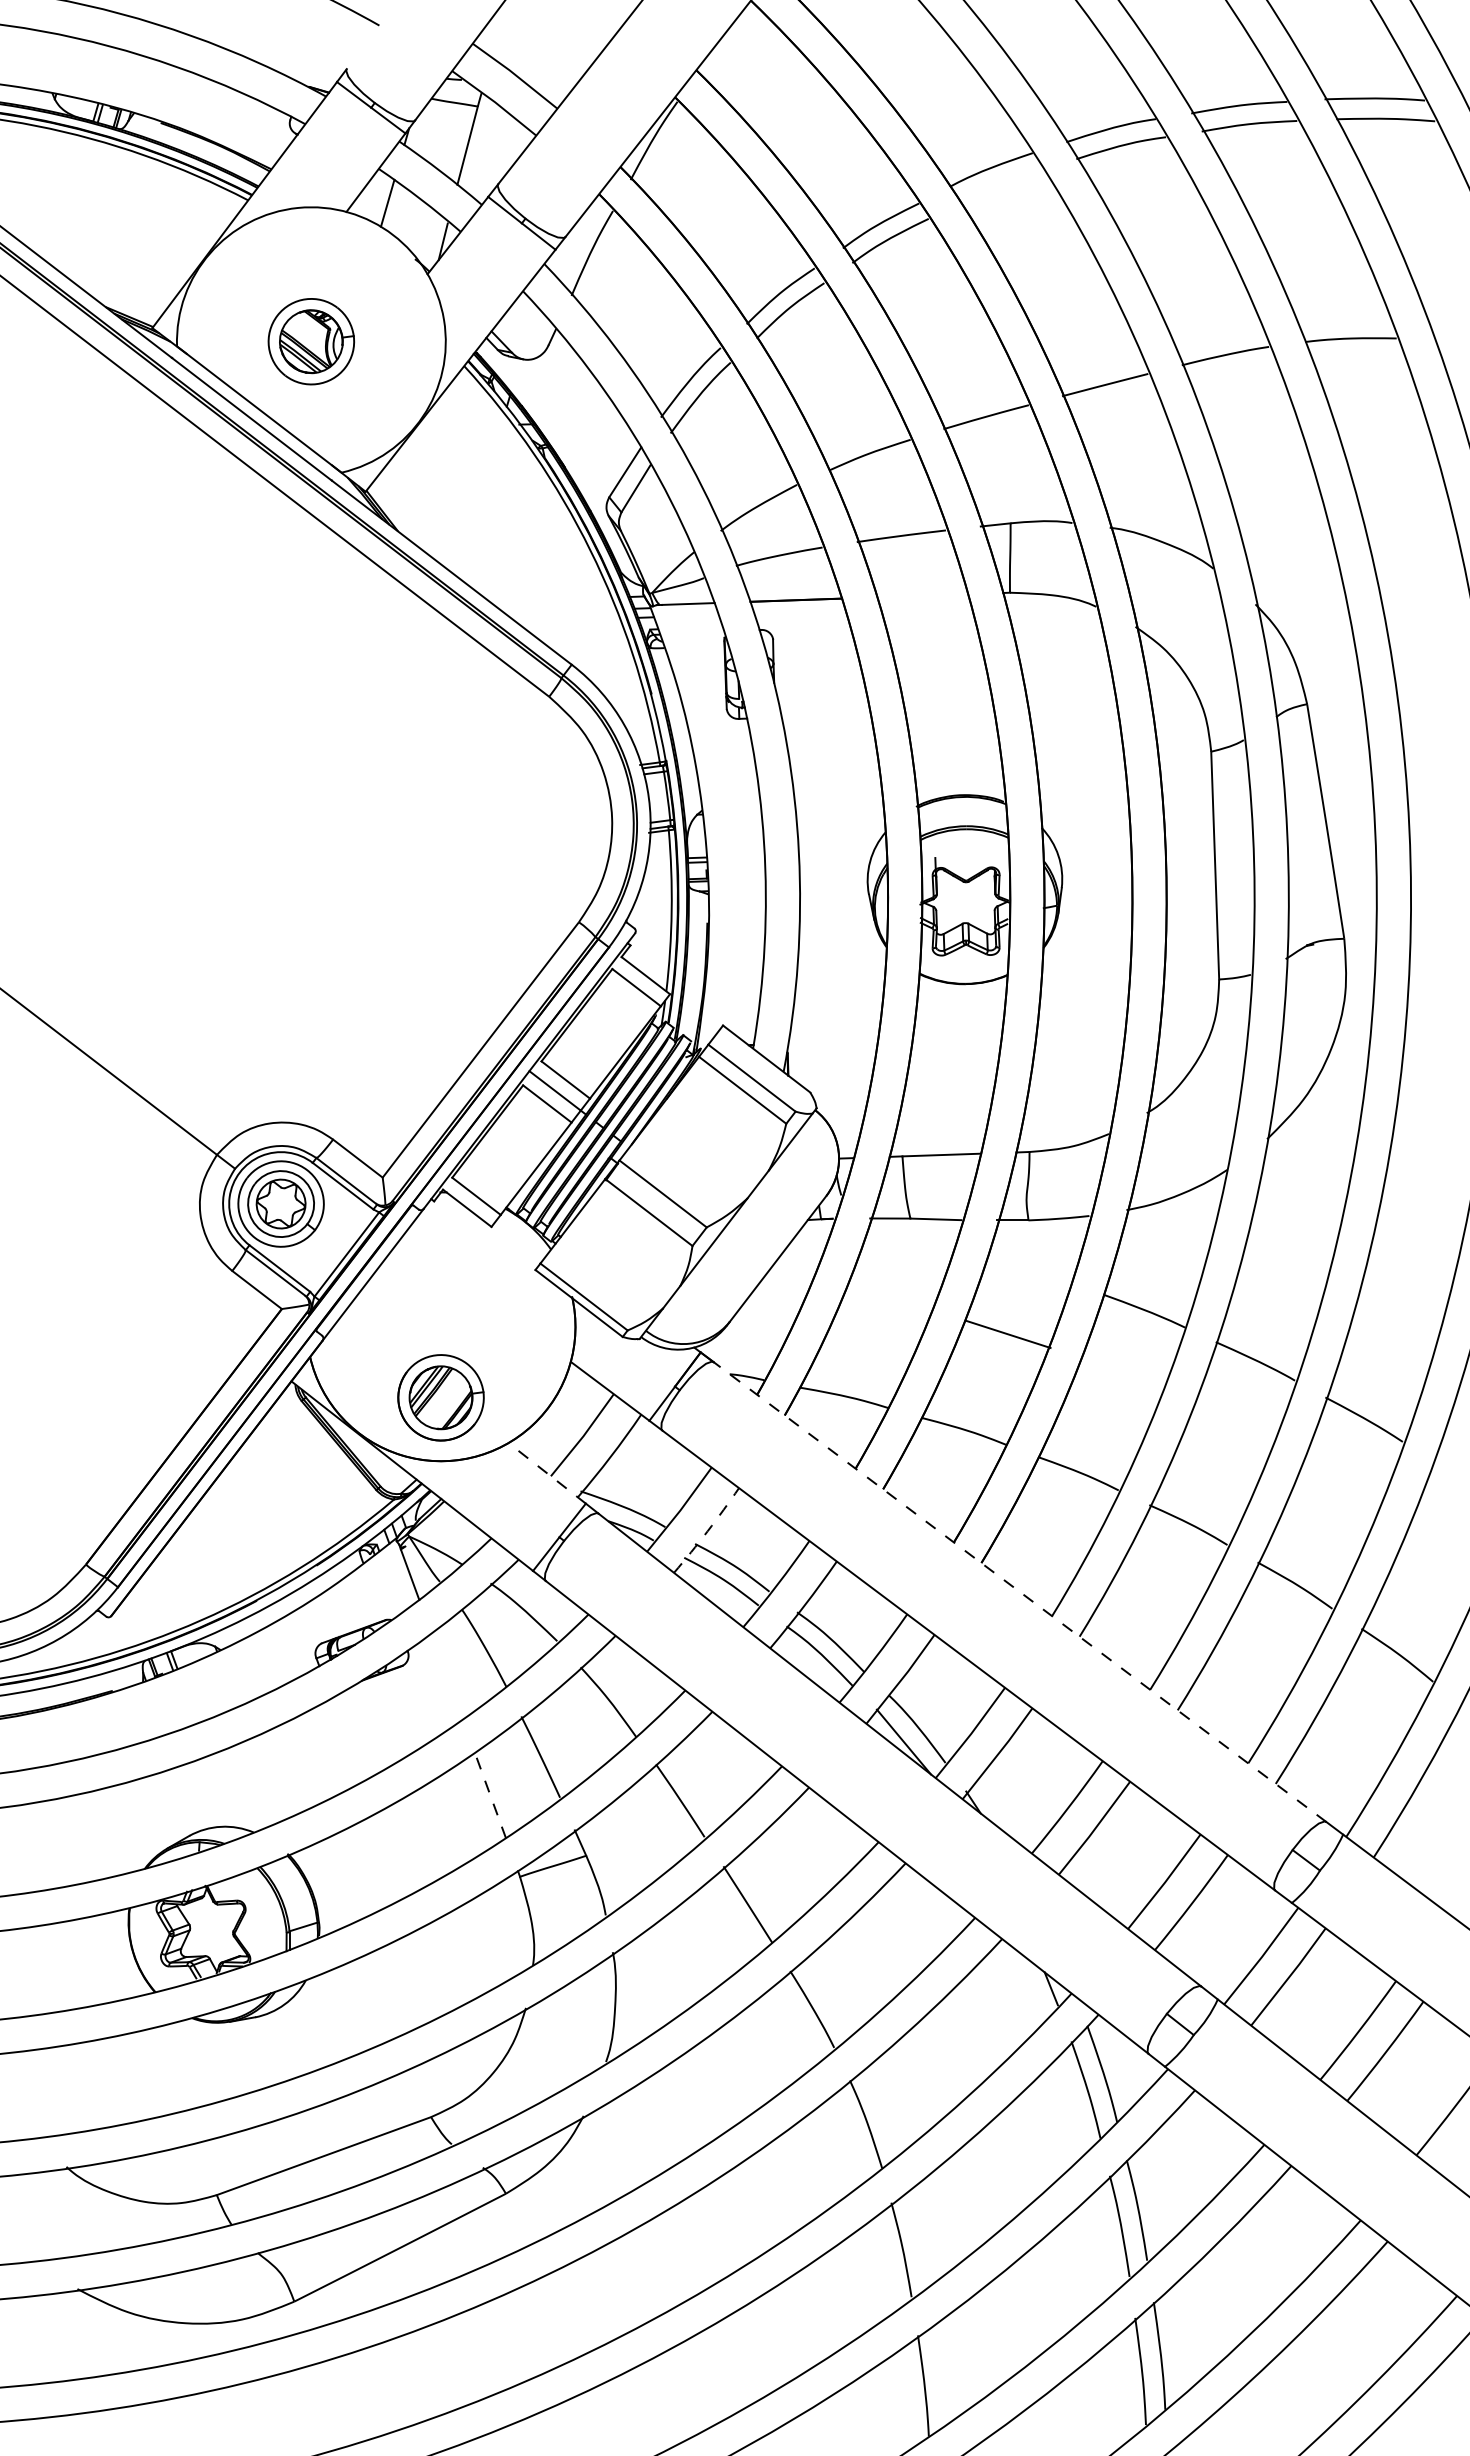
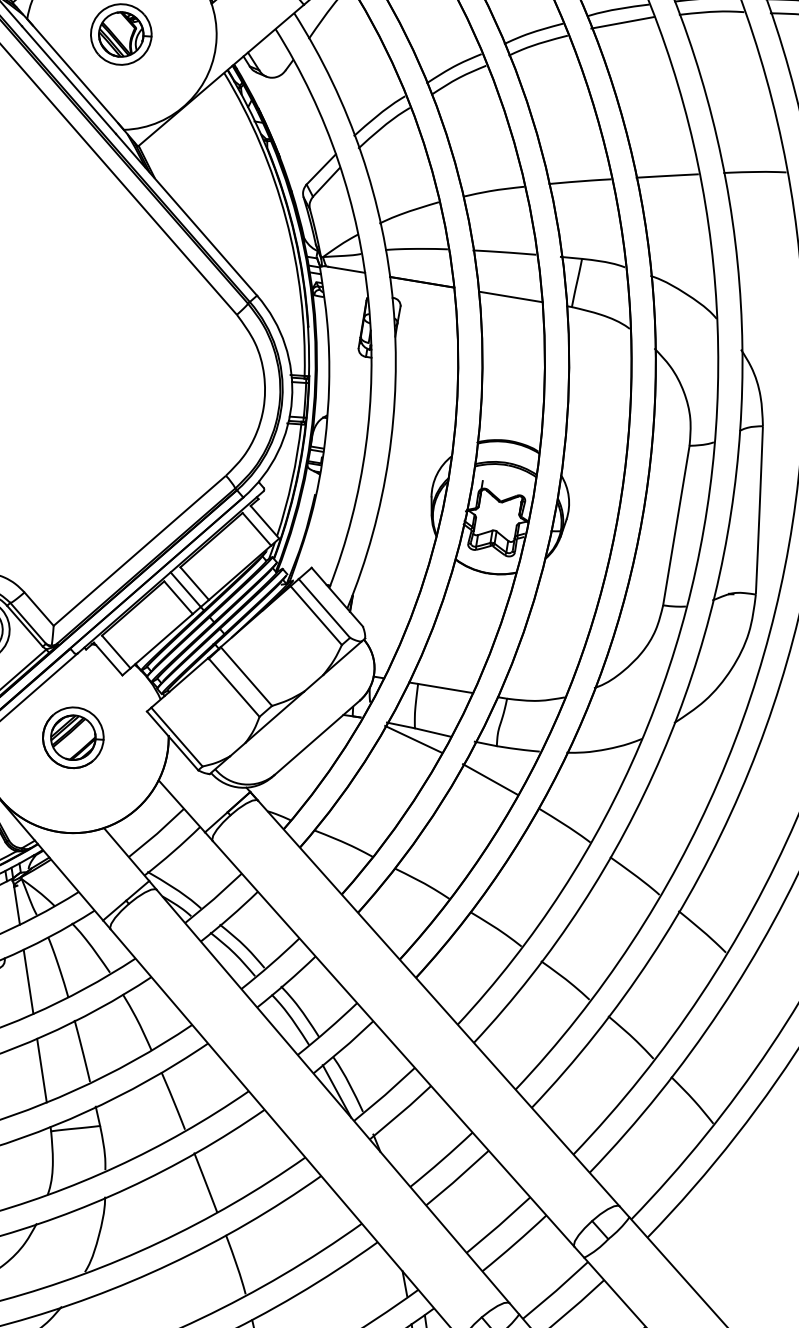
line: (1000, 185) -> (622, 22), added
line: (922, 595) -> (510, 296), added
line: (911, 1233) -> (413, 738), added
line: (1007, 1333) -> (490, 778), moved
part: (440, 1397) -> (73, 737), moved
line: (546, 1473) -> (126, 854), dashed -> solid
arc: (707, 1531) -> (229, 917), dashed -> solid
line: (1019, 1591) -> (438, 1002), dashed -> solid
line: (446, 1676) -> (28, 981), added
line: (490, 1795) -> (42, 1070), dashed -> solid

